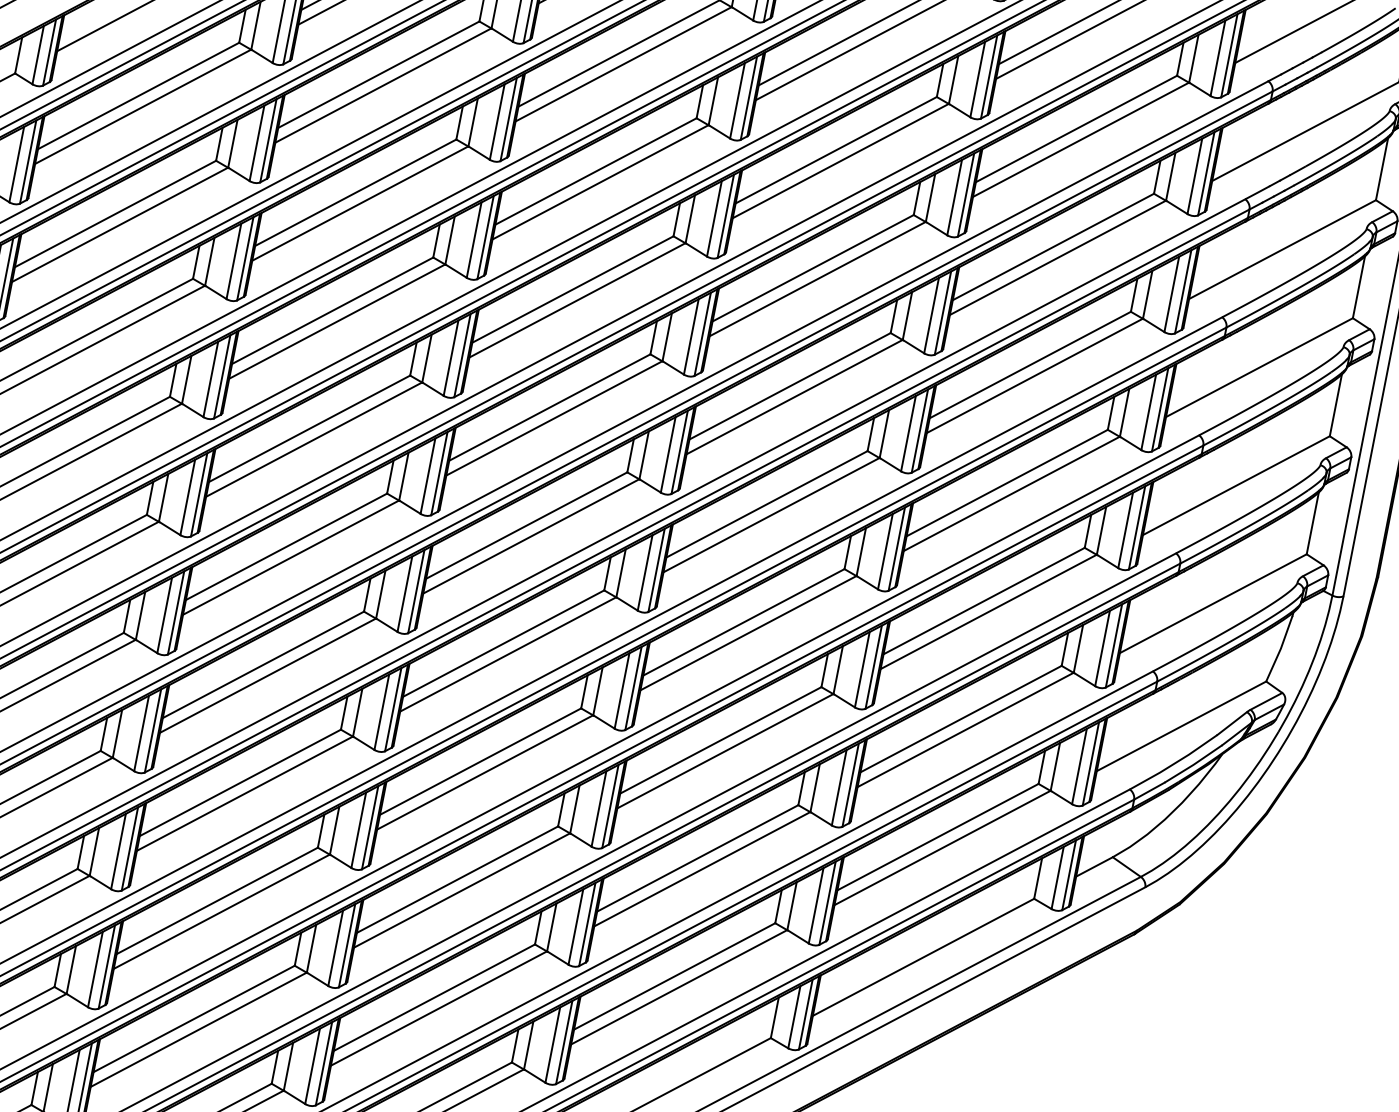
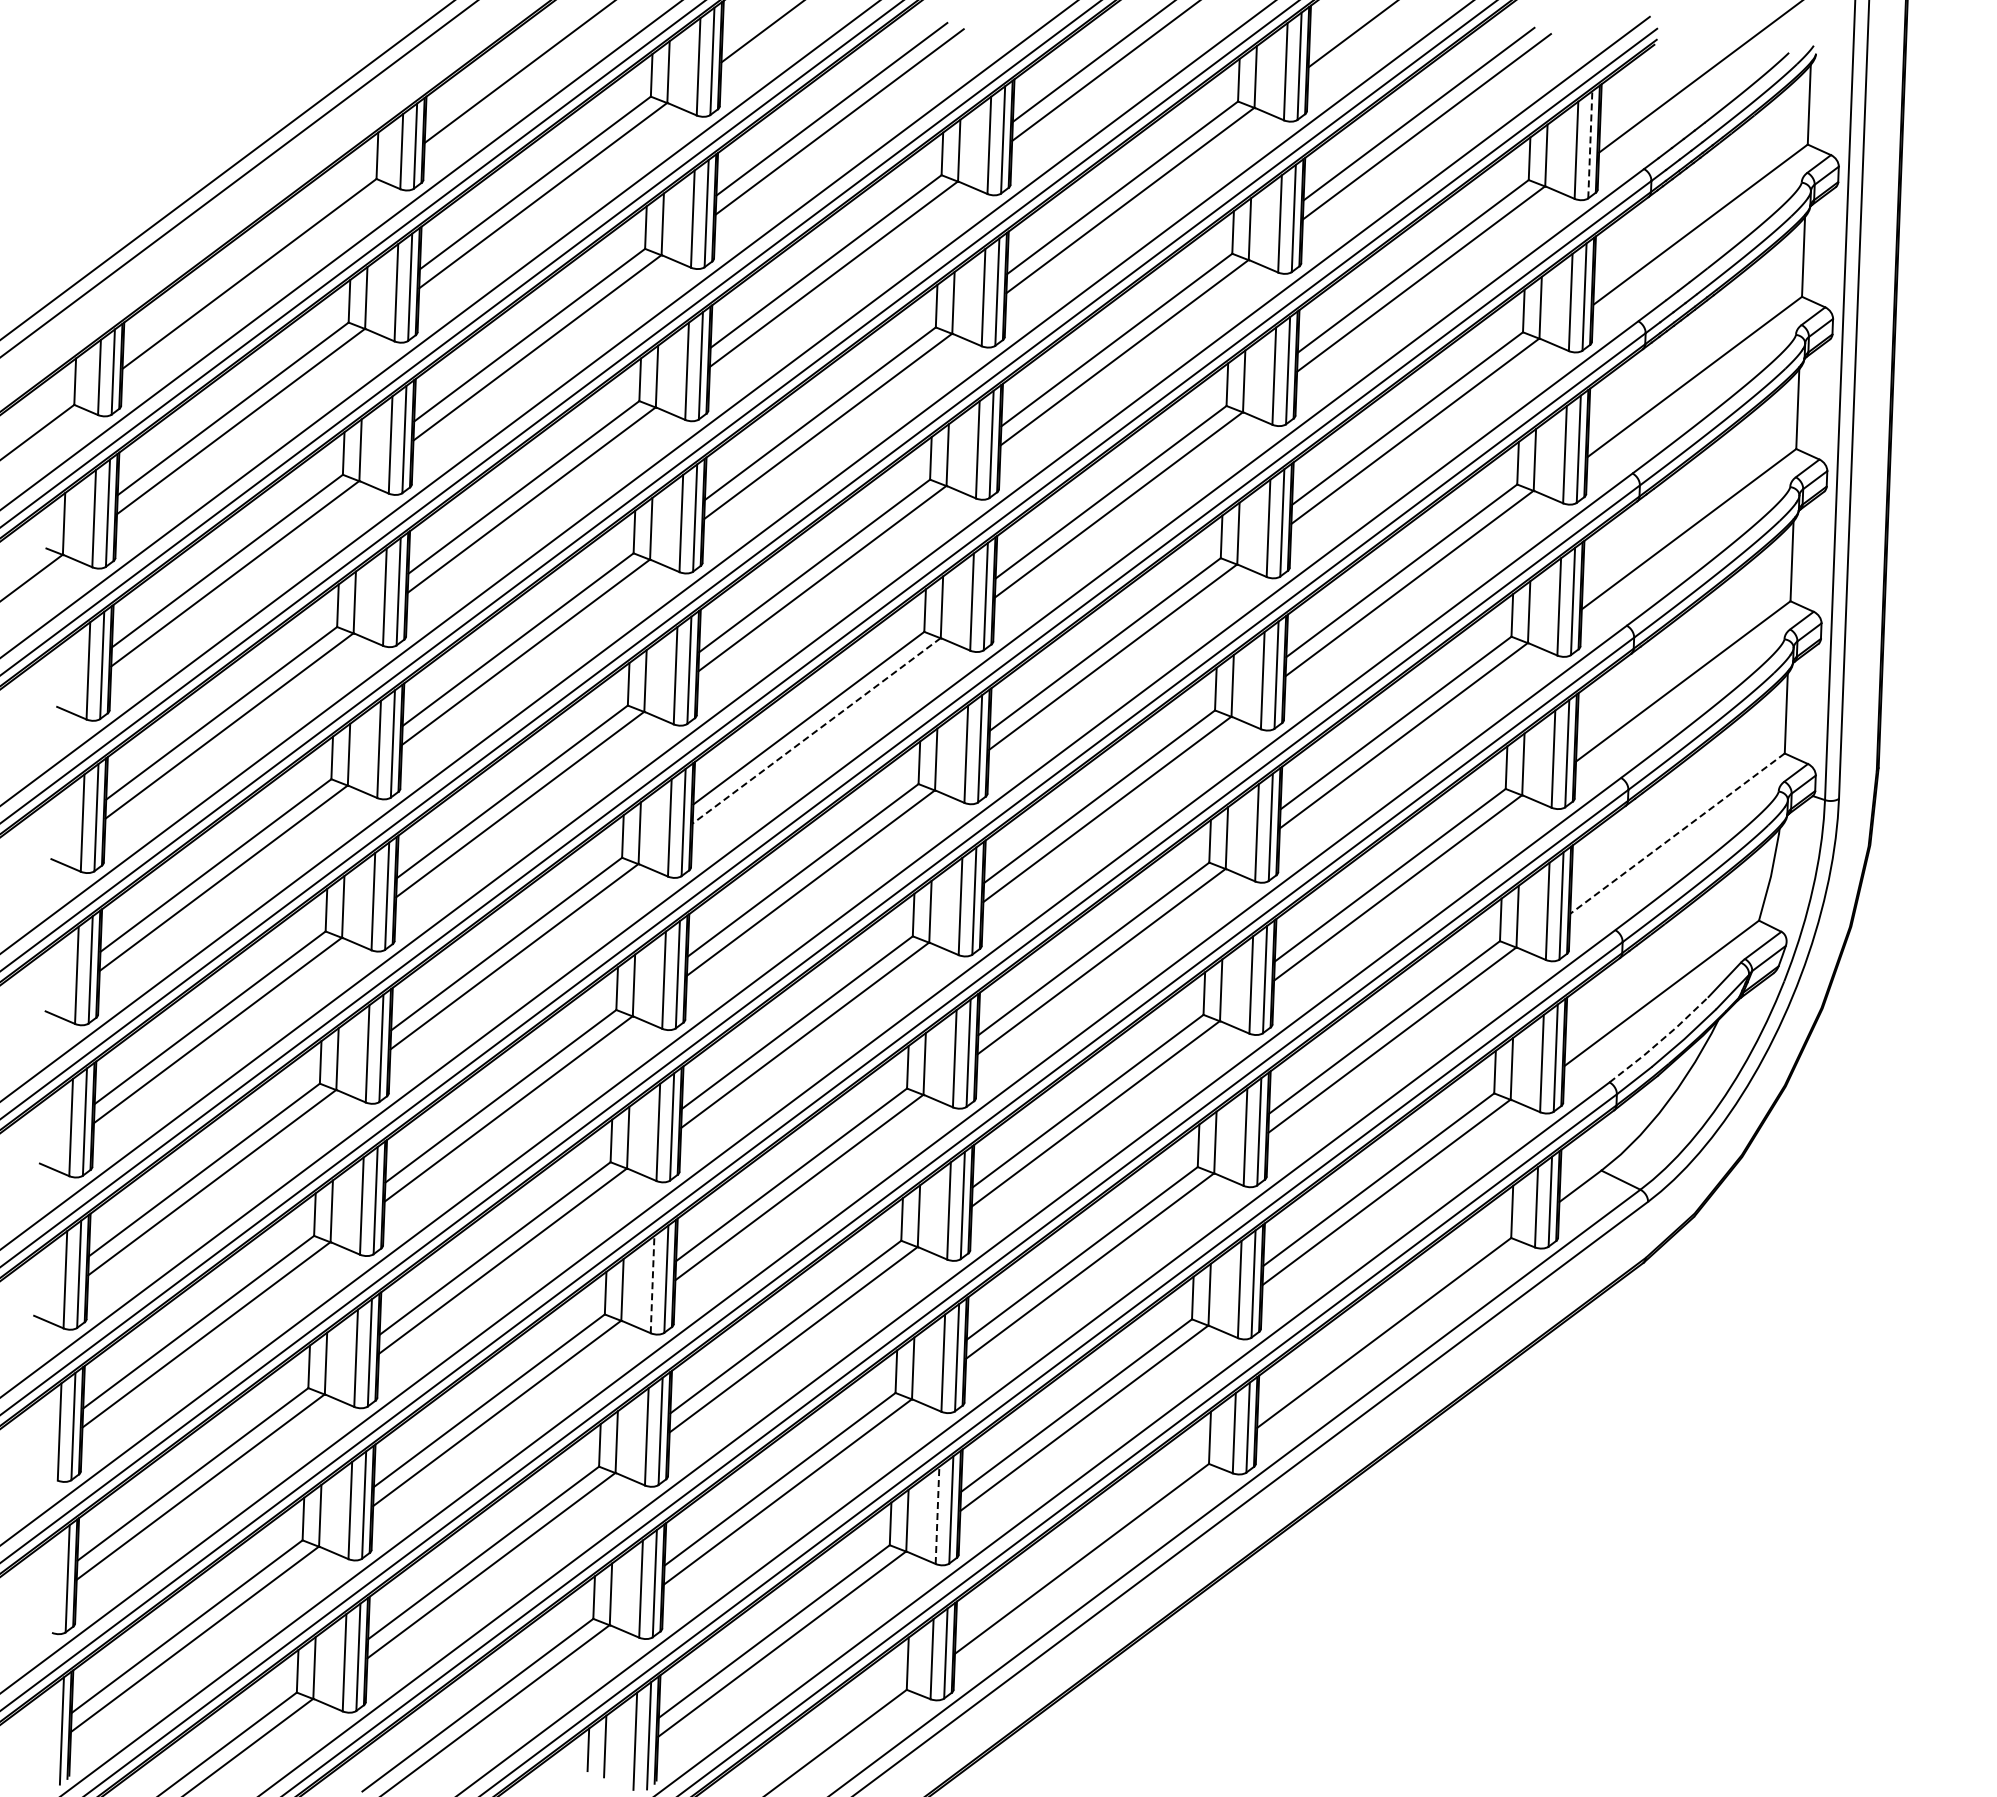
line: (1229, 55) -> (1590, 144), solid -> dashed
line: (554, 418) -> (816, 730), solid -> dashed
line: (1213, 603) -> (1677, 833), solid -> dashed
line: (1174, 763) -> (1660, 1041), solid -> dashed
line: (358, 830) -> (652, 1284), solid -> dashed
line: (552, 1045) -> (937, 1515), solid -> dashed

